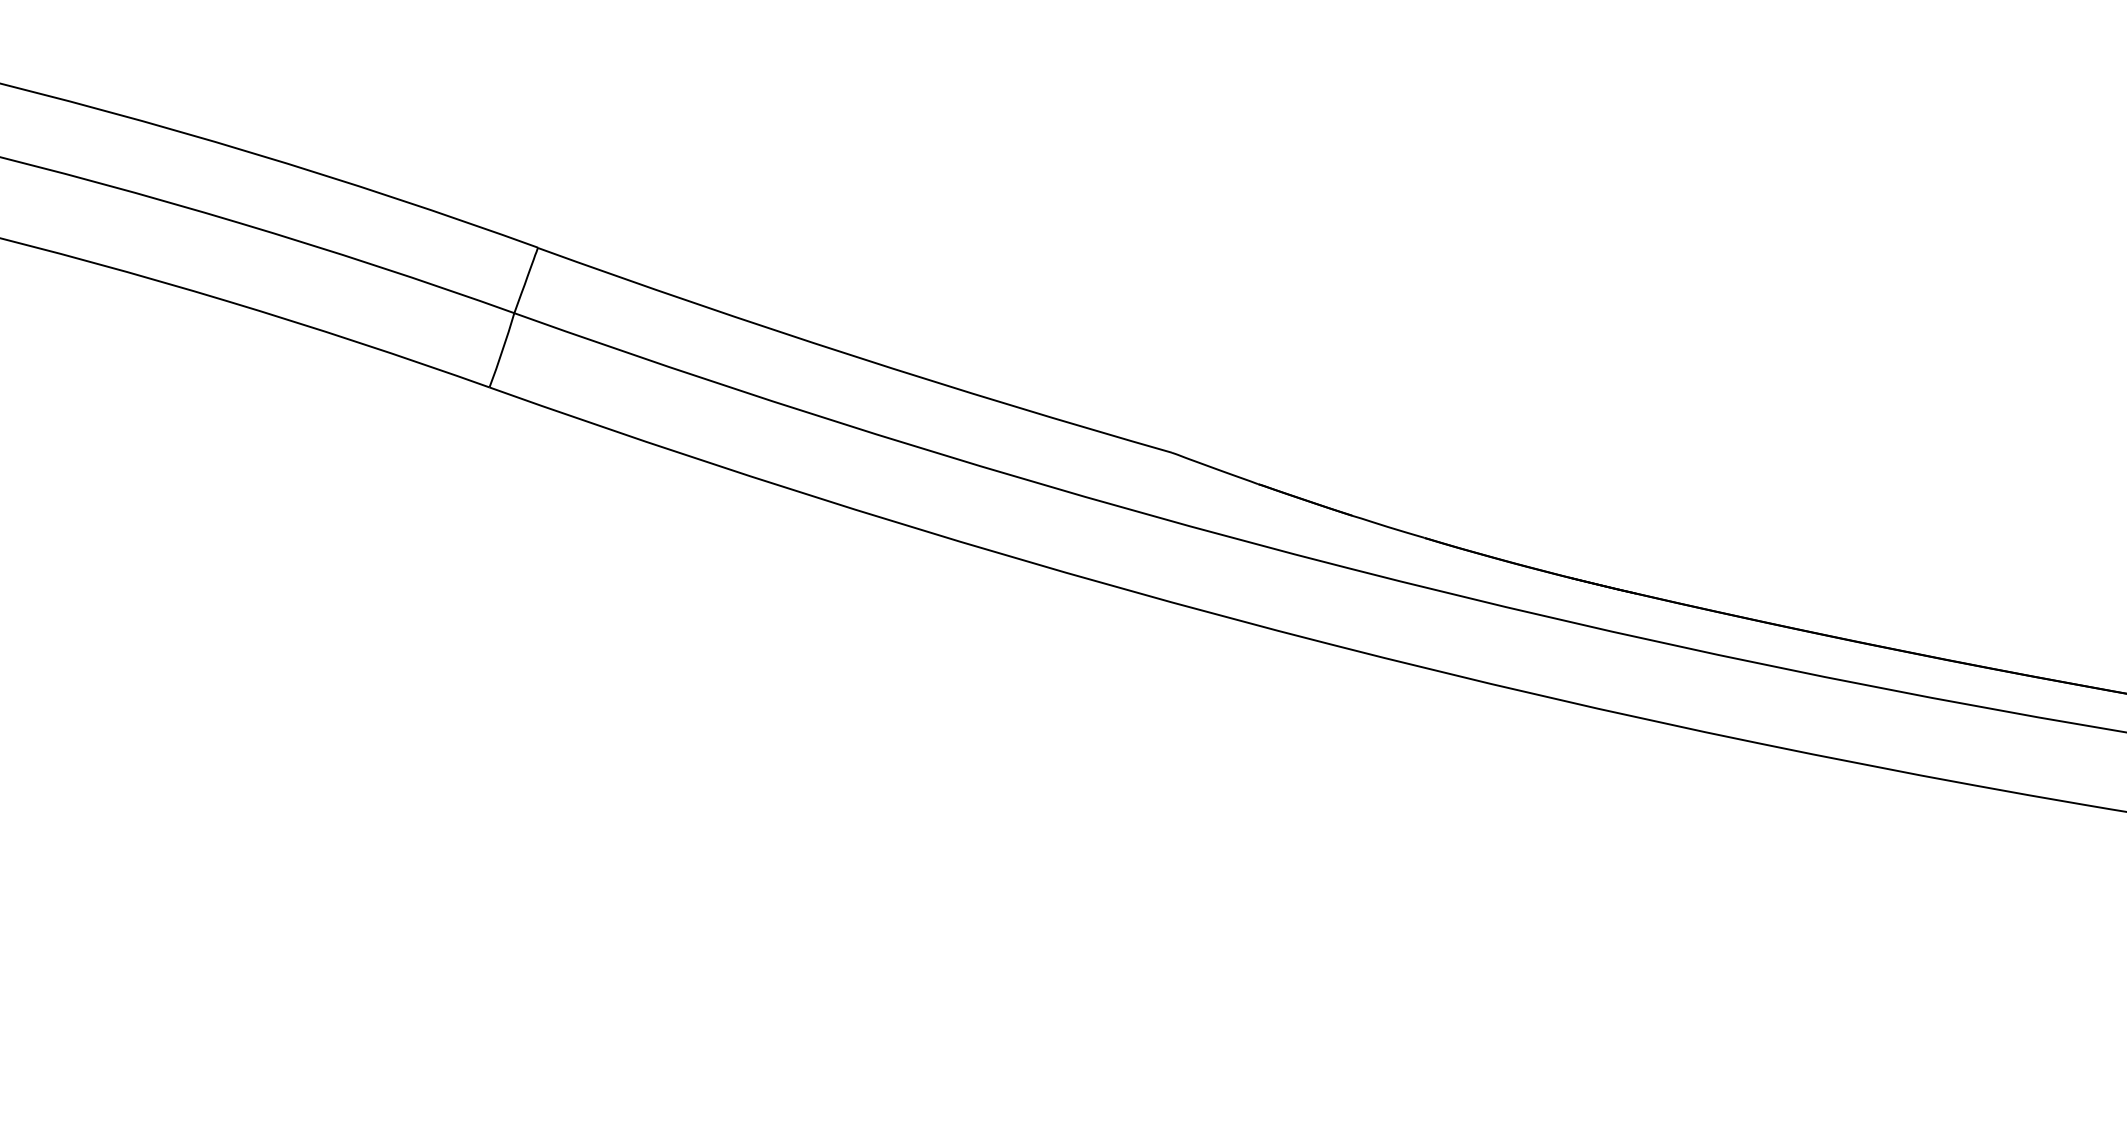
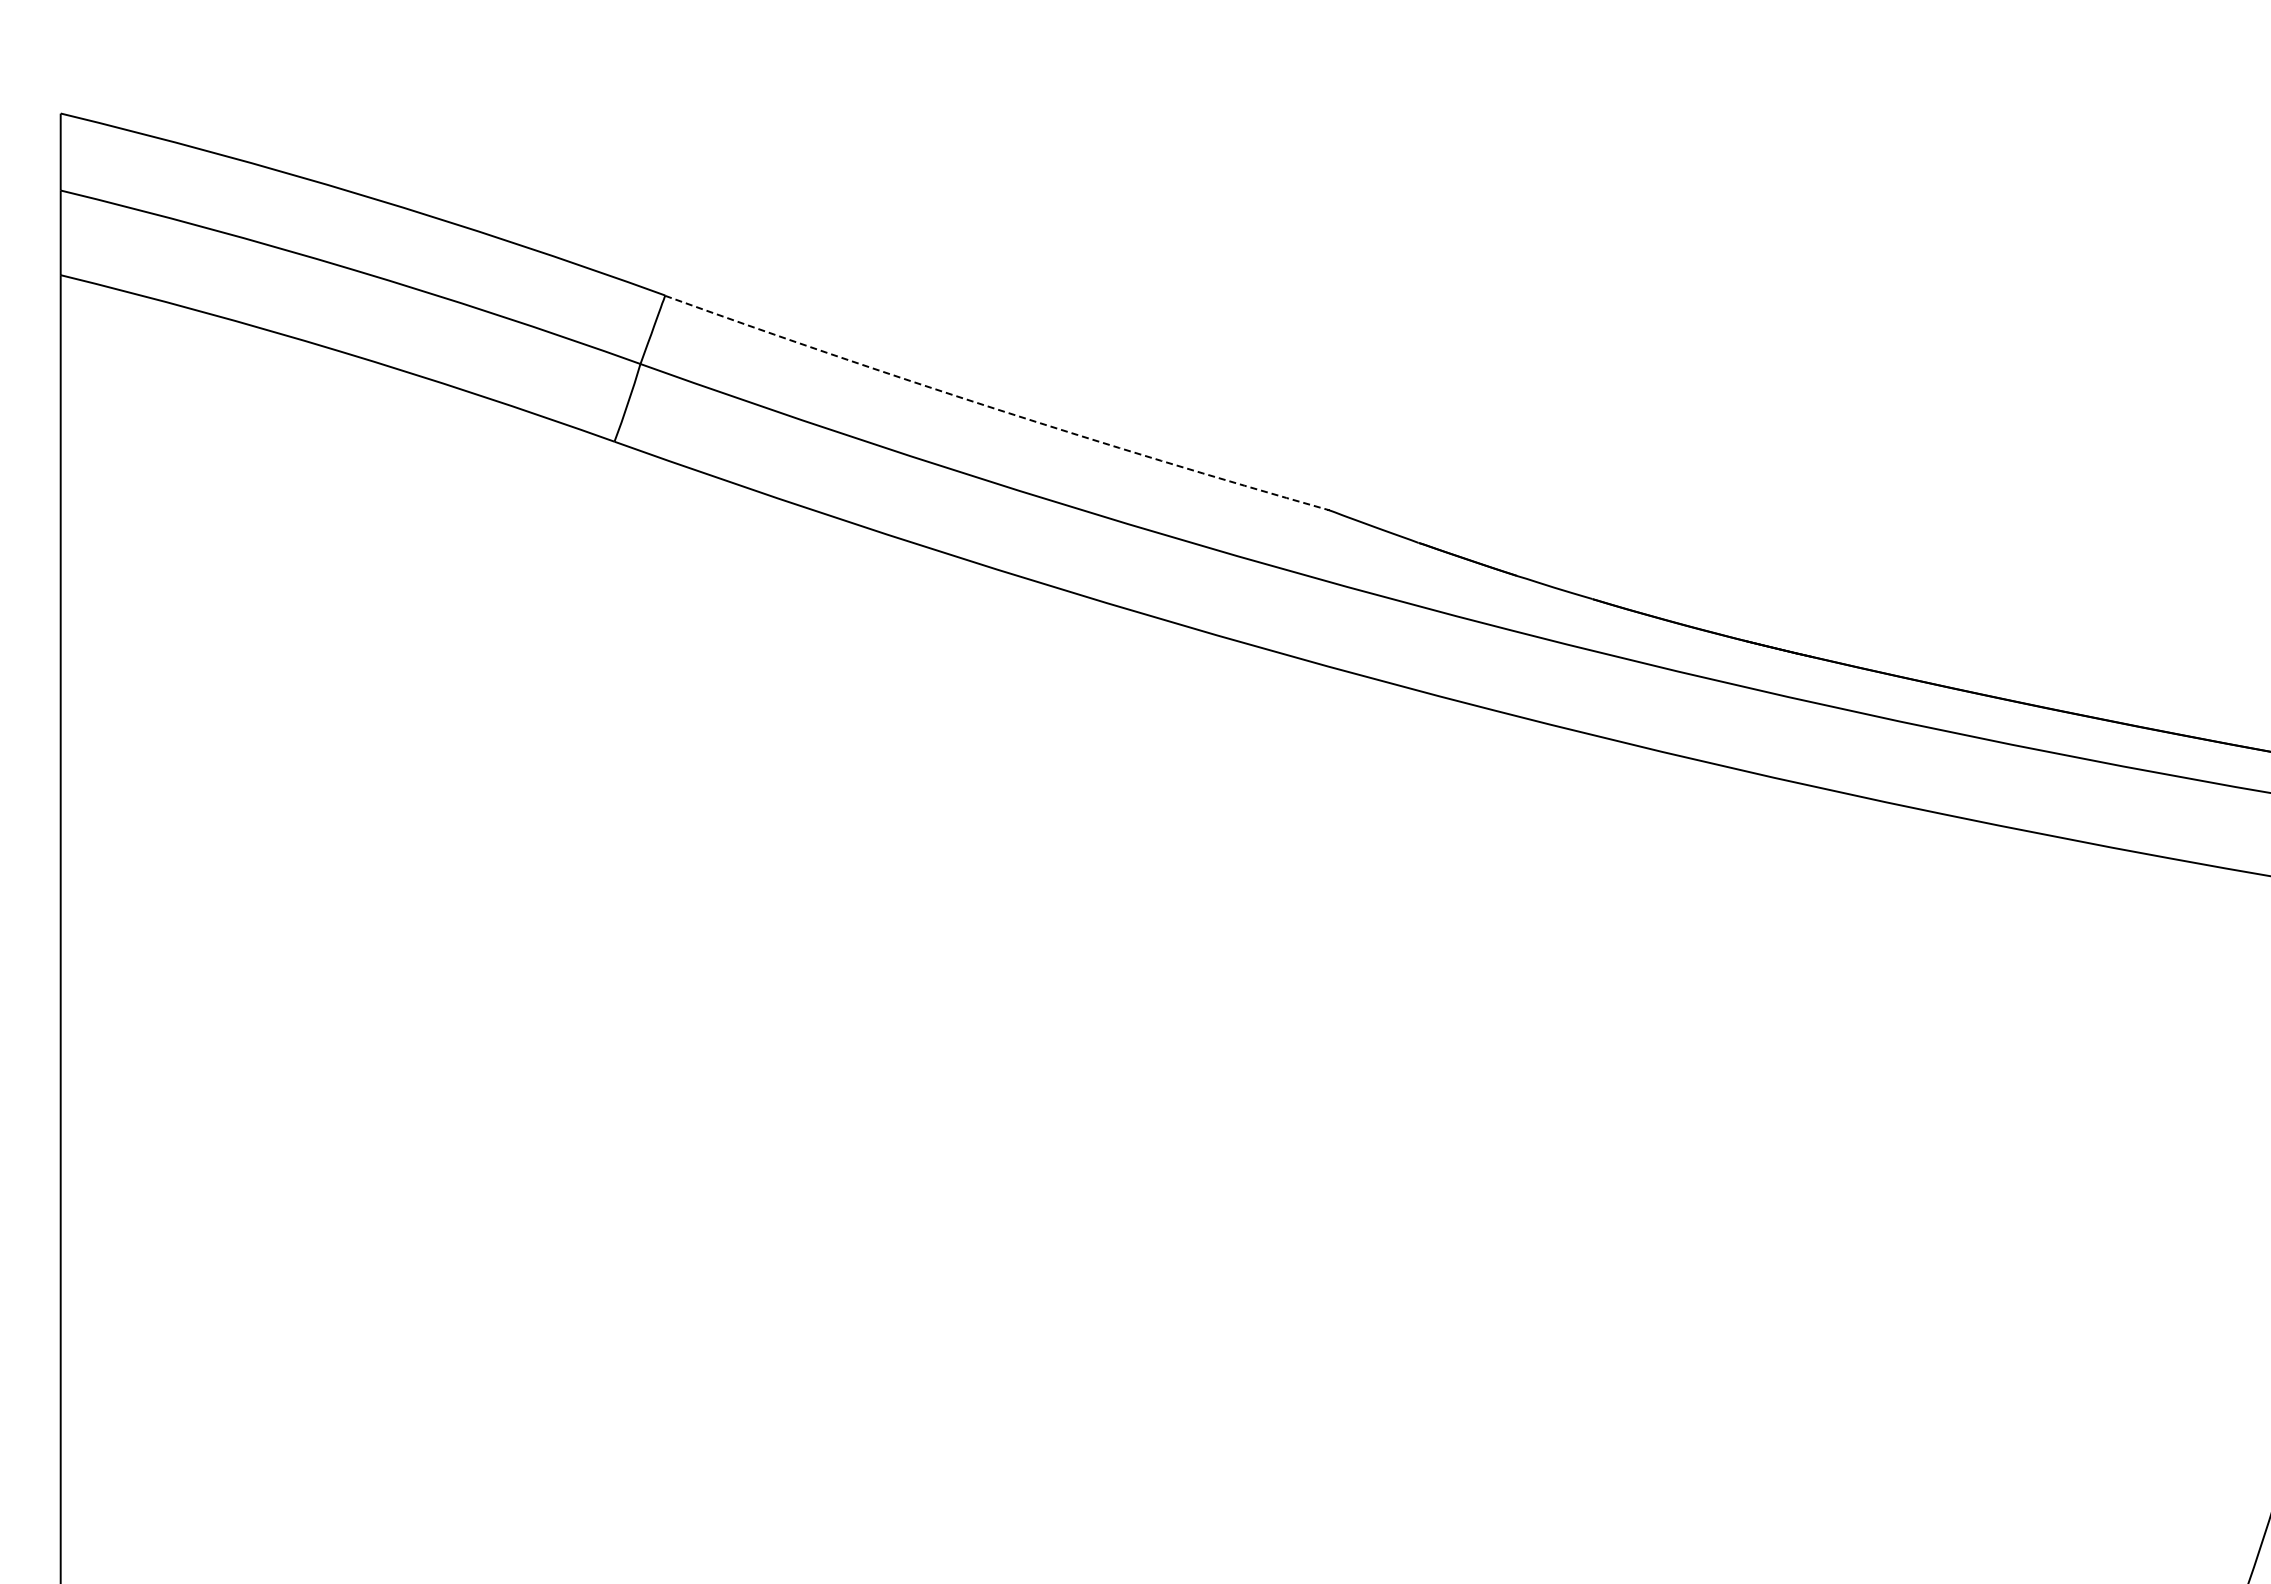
arc: (852, 355) -> (994, 408), solid -> dashed

